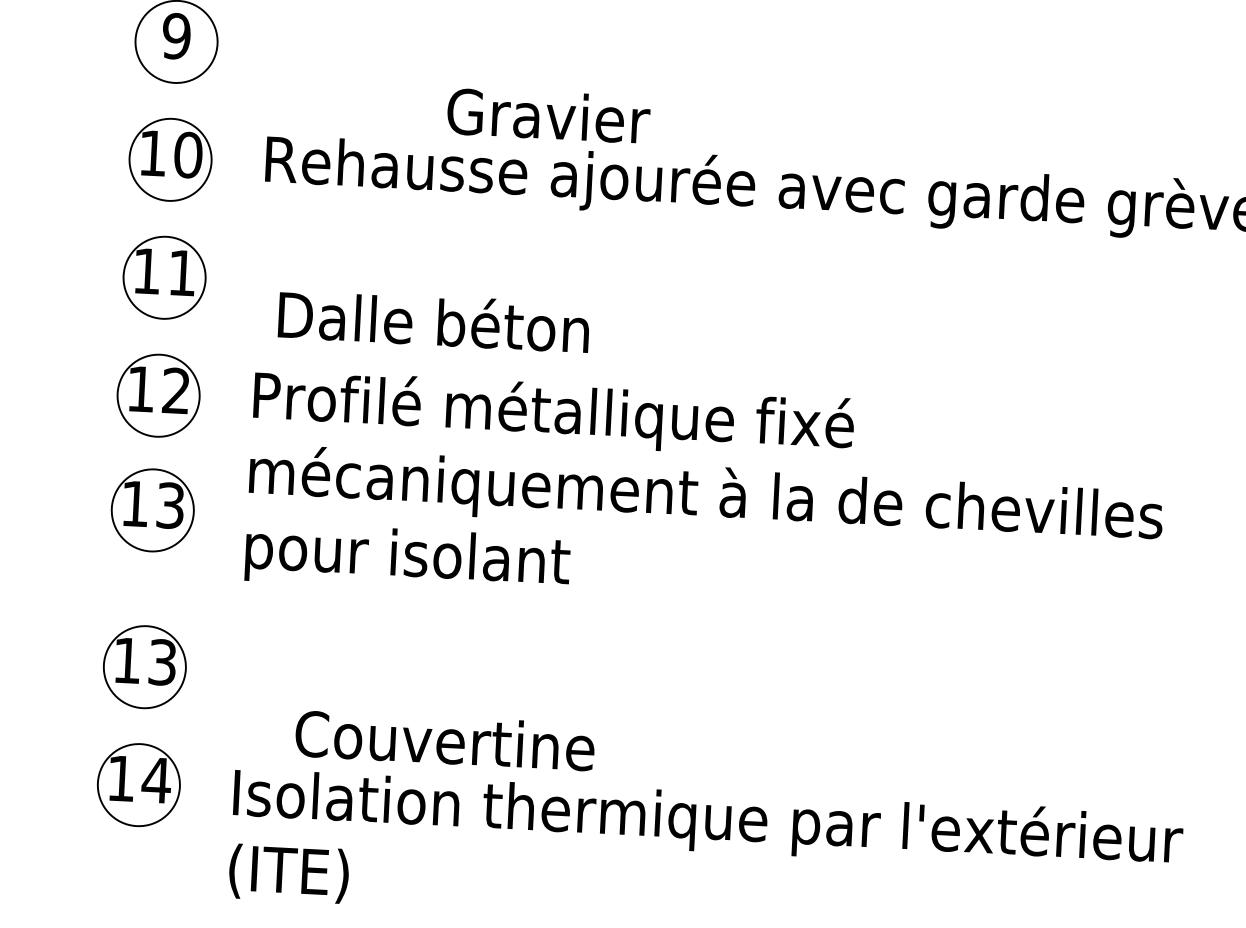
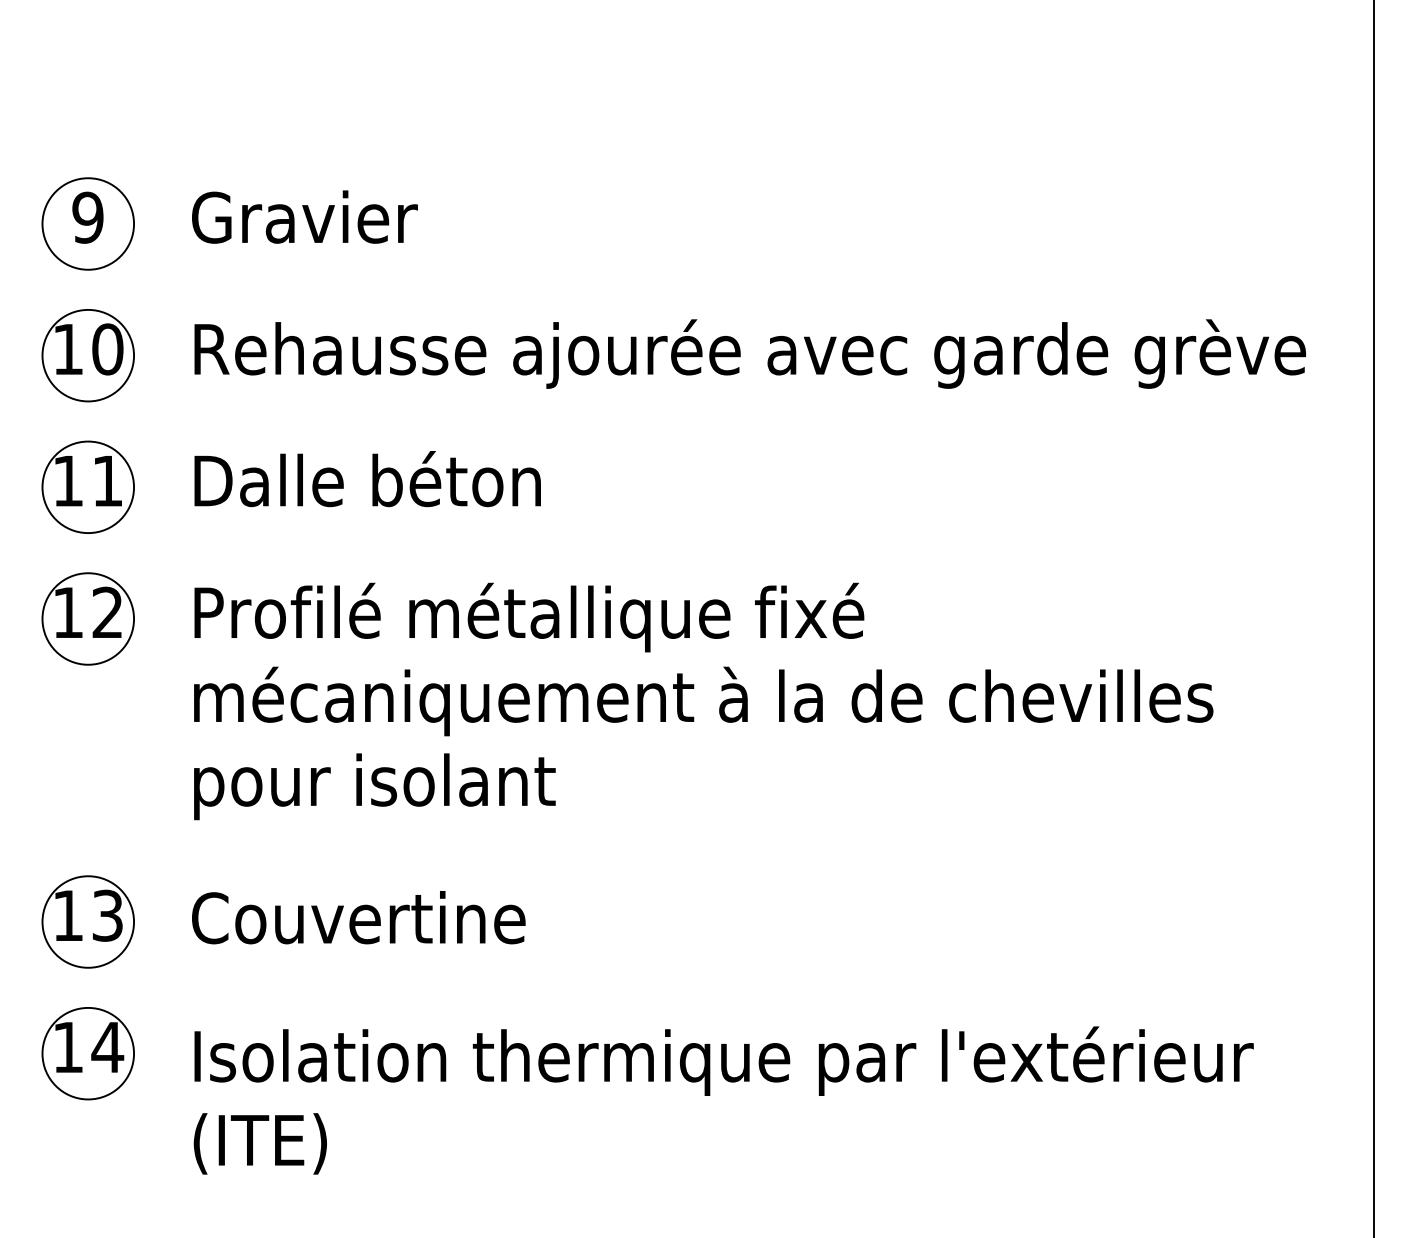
text: (548, 115) -> (304, 216), moved
text: (433, 321) -> (367, 479), moved
part: (152, 509) -> (87, 746), removed
text: (444, 740) -> (358, 917), moved

